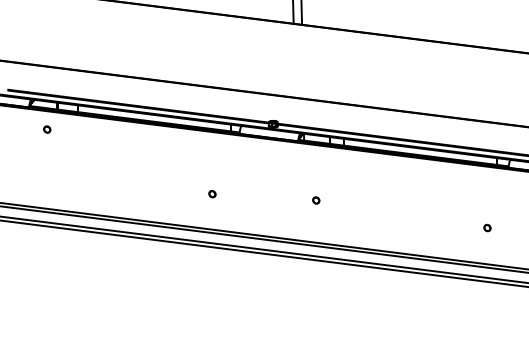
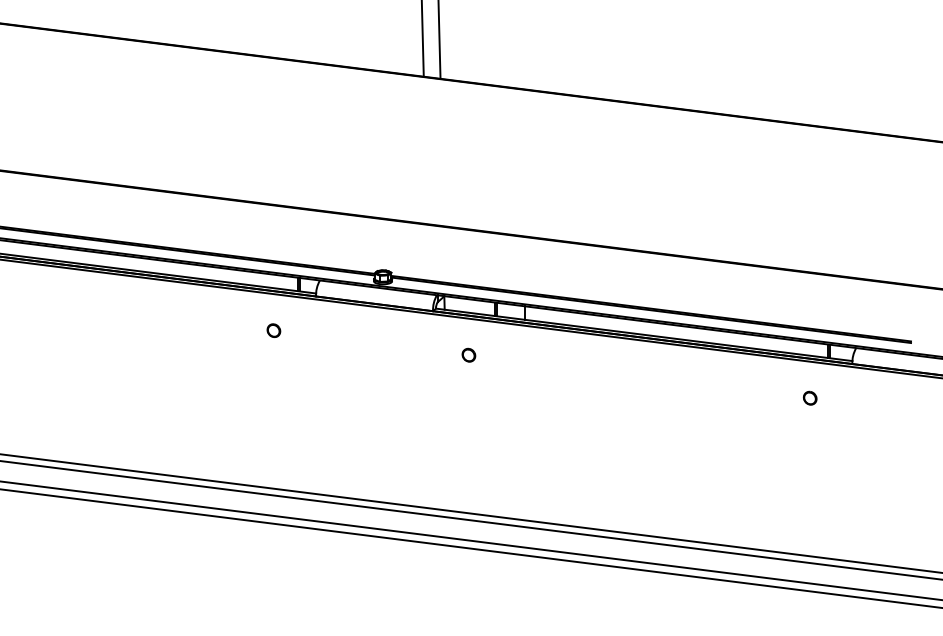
part: (212, 194) -> (273, 331), moved
part: (316, 200) -> (469, 355), moved
part: (487, 227) -> (810, 397), moved

